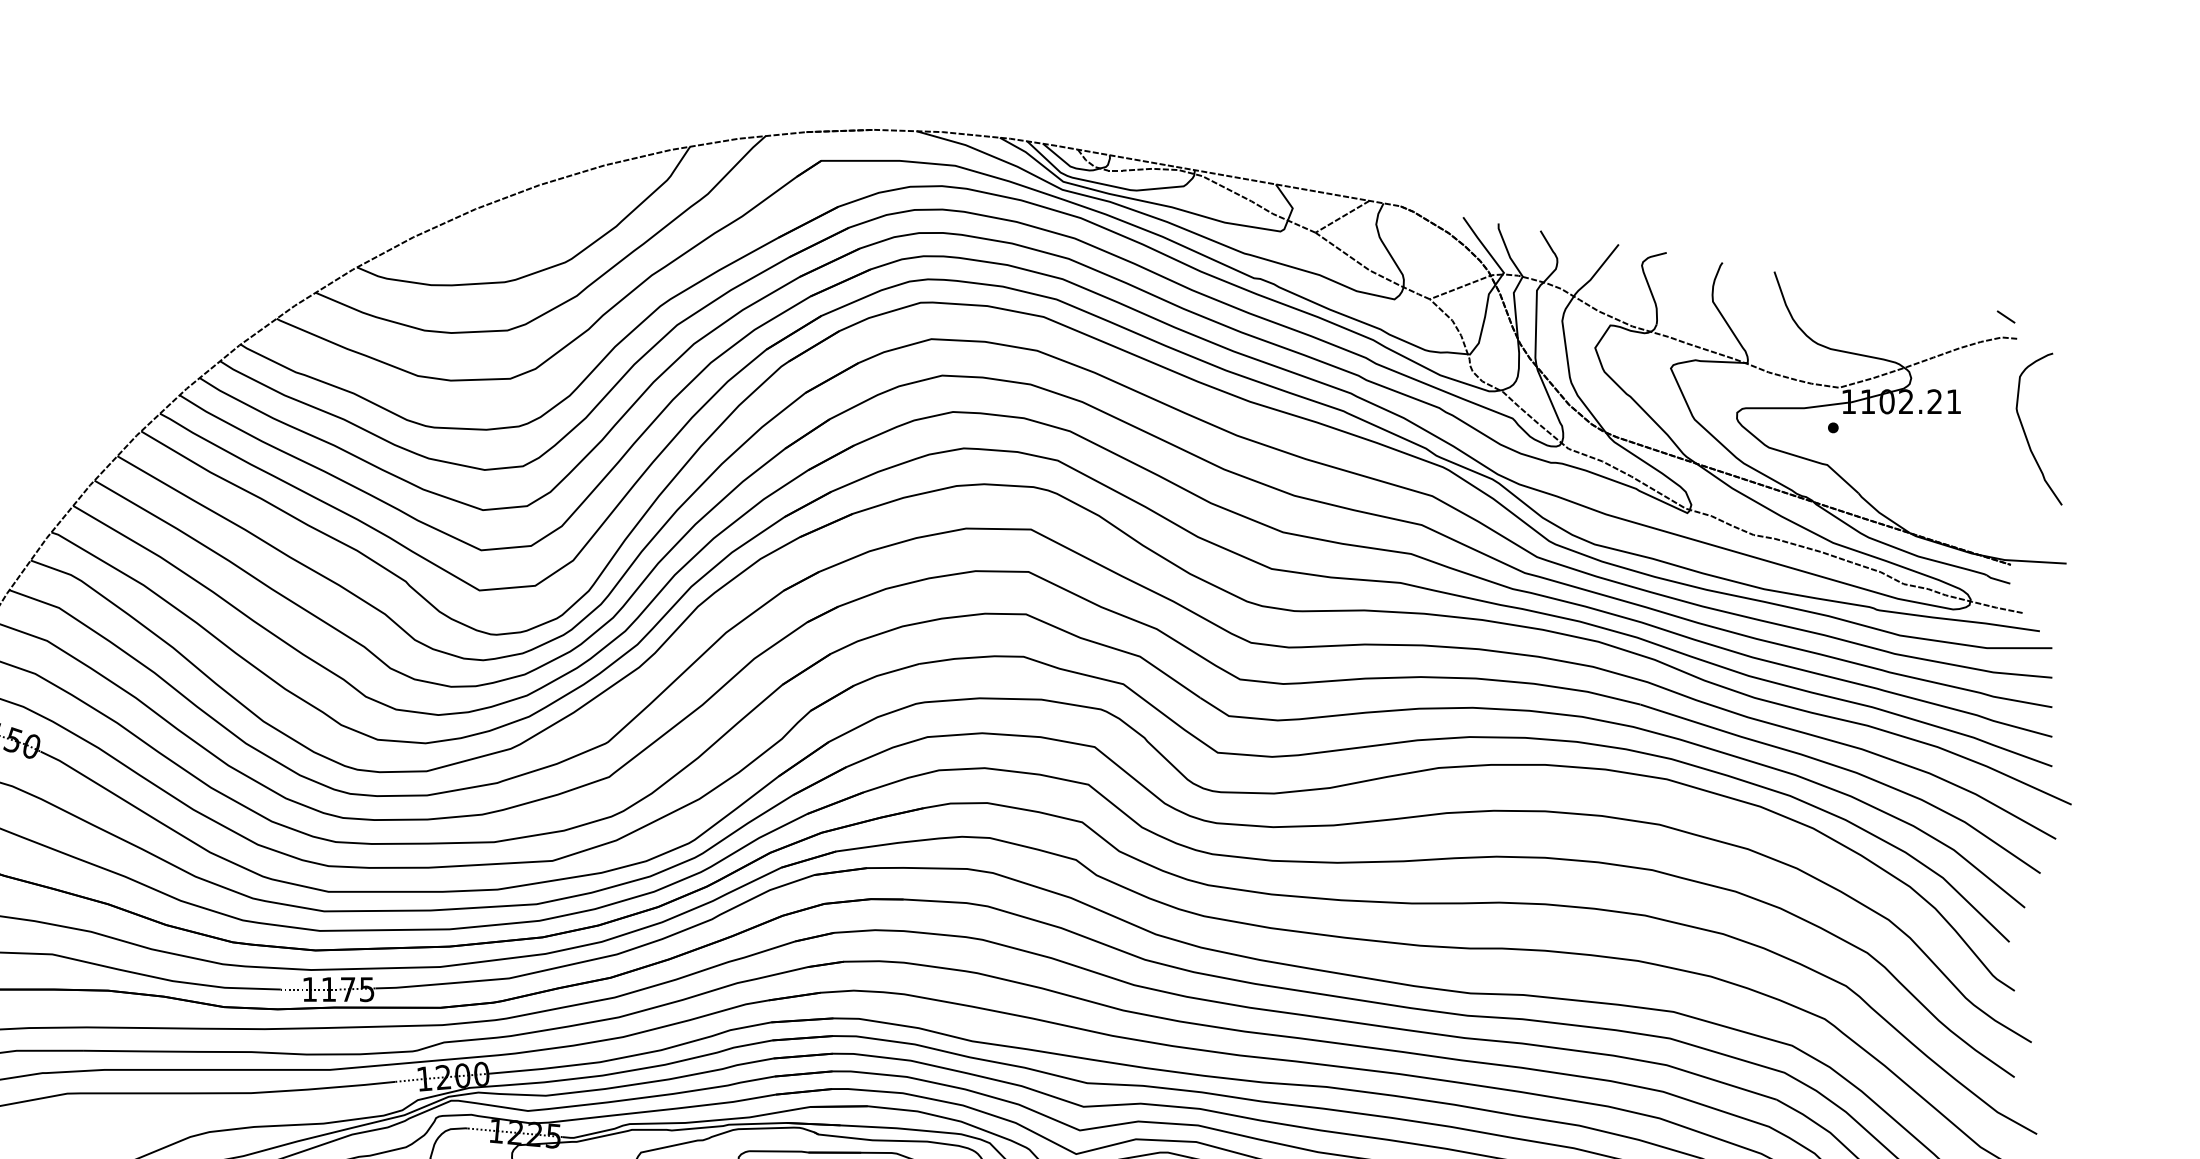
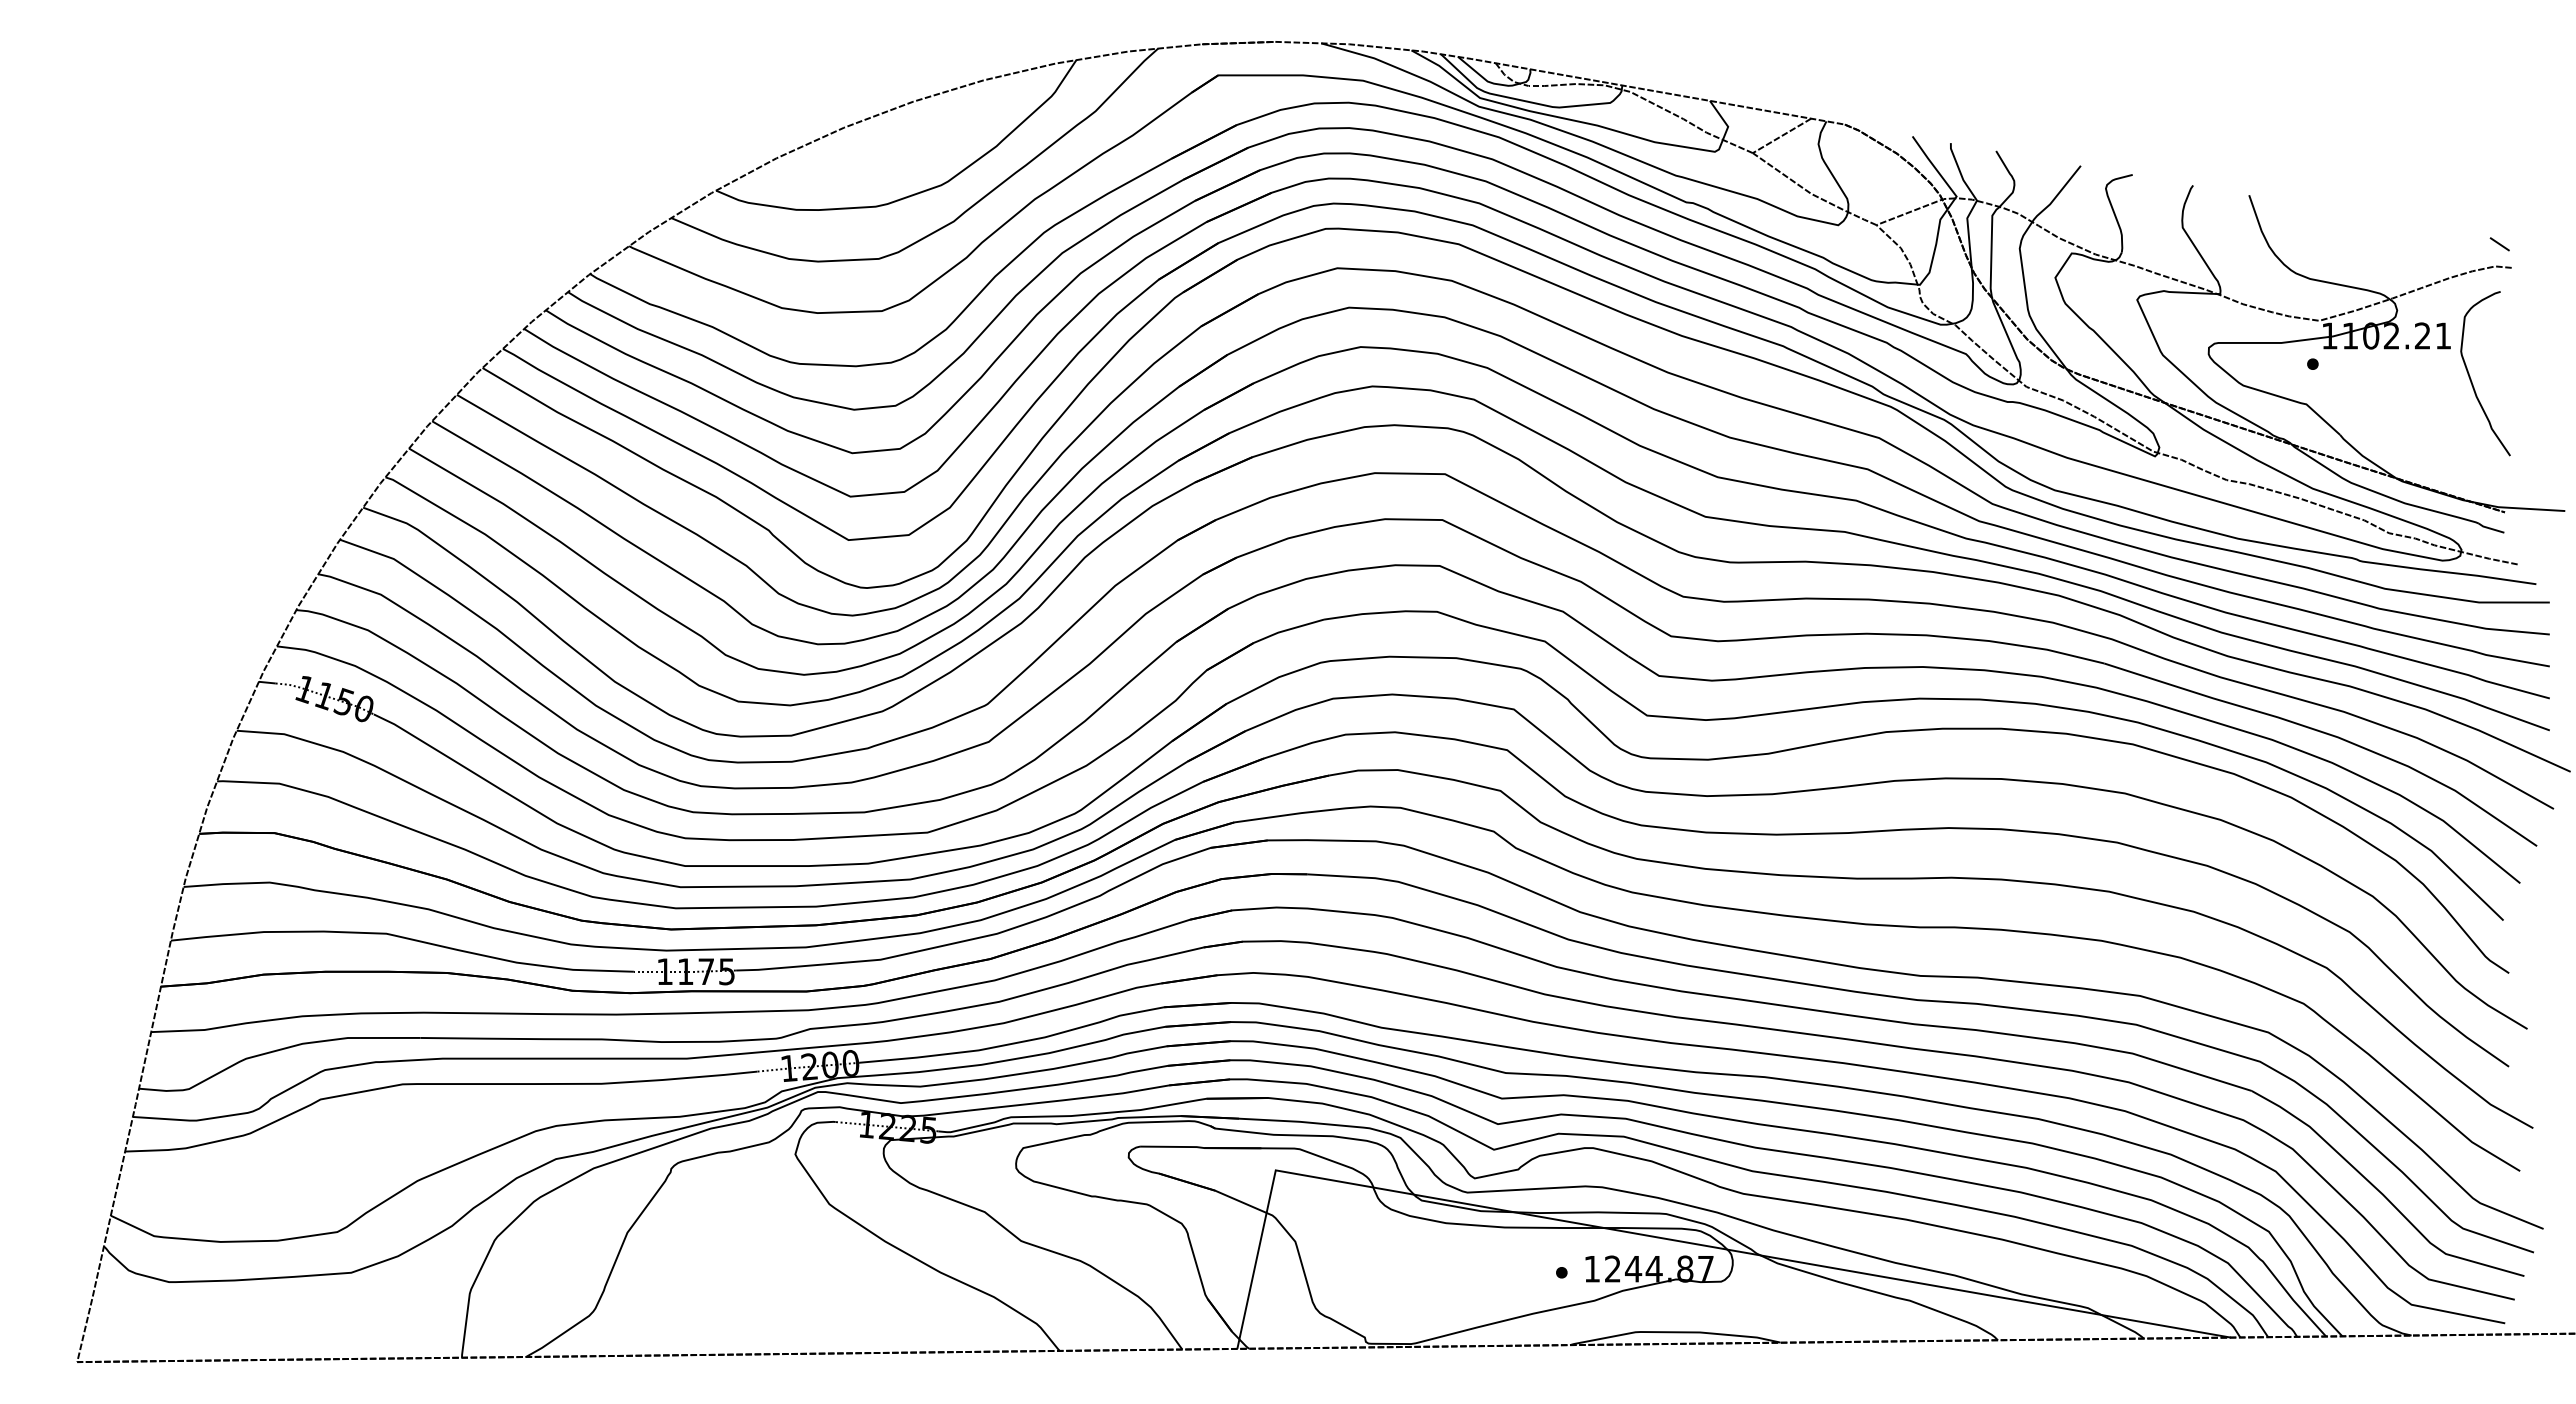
curve: (2026, 433) -> (2471, 378), moved

